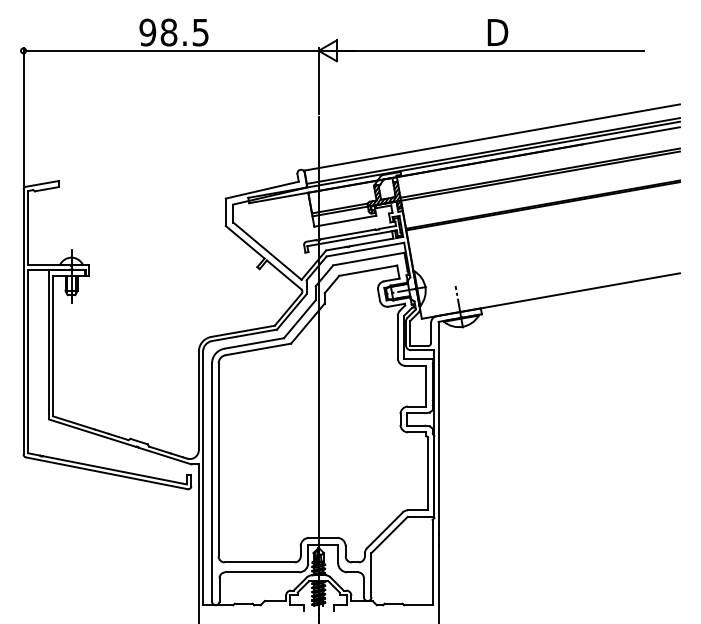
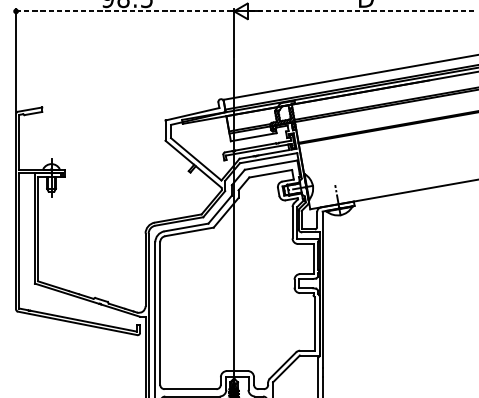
line: (171, 50) -> (125, 11), solid -> dashed
line: (492, 50) -> (362, 11), solid -> dashed

